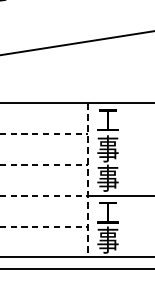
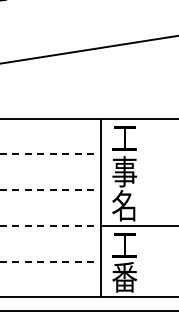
text: (107, 177) -> (124, 204), 事 -> 名
line: (87, 180) -> (101, 208), dashed -> solid
text: (107, 239) -> (124, 276), 事 -> 番

